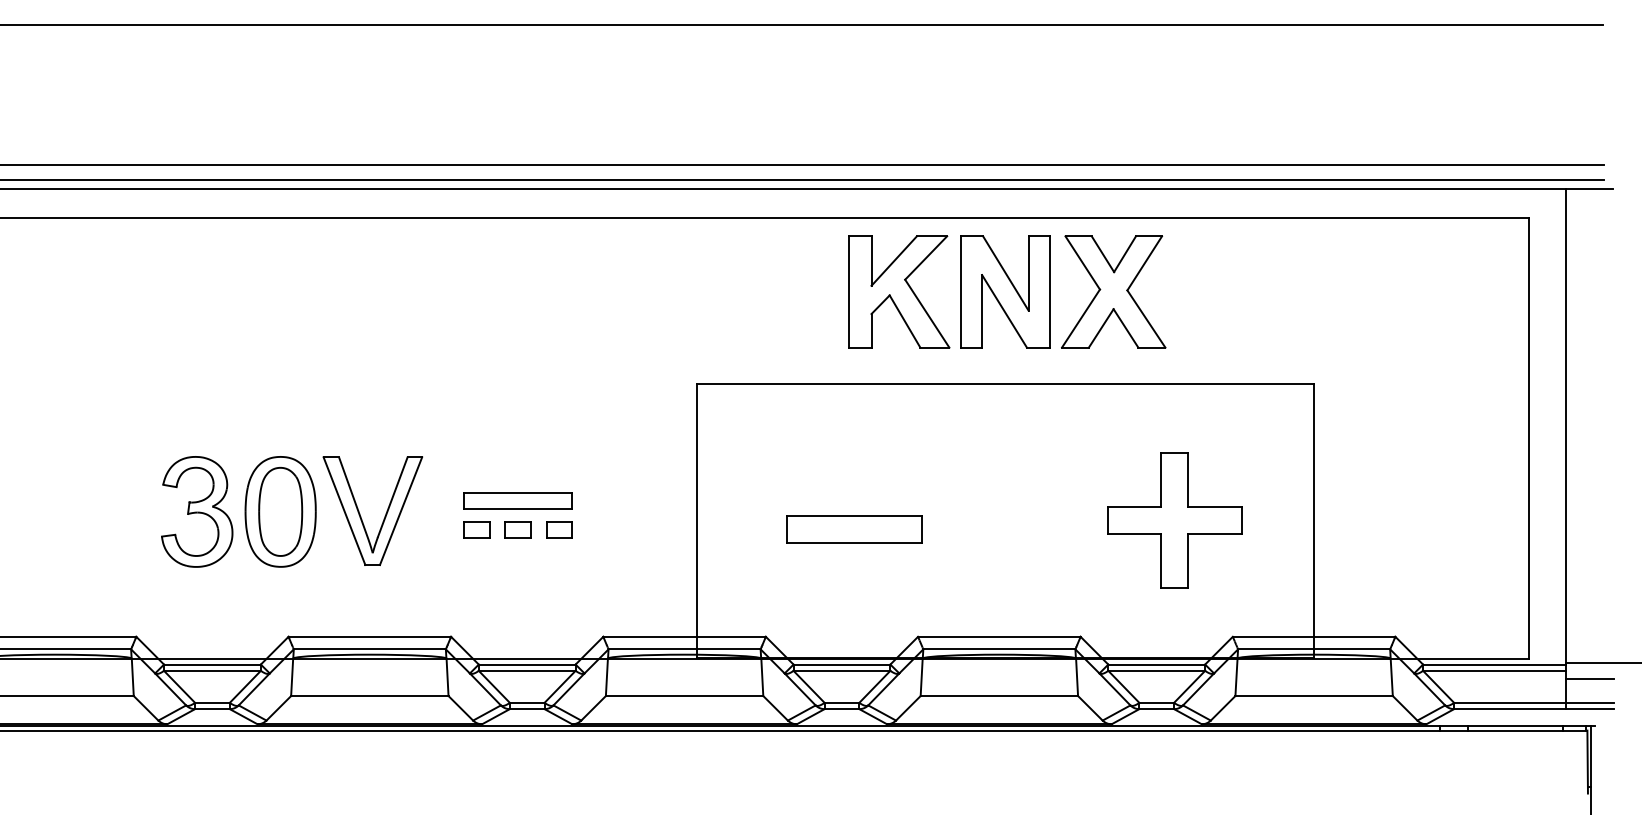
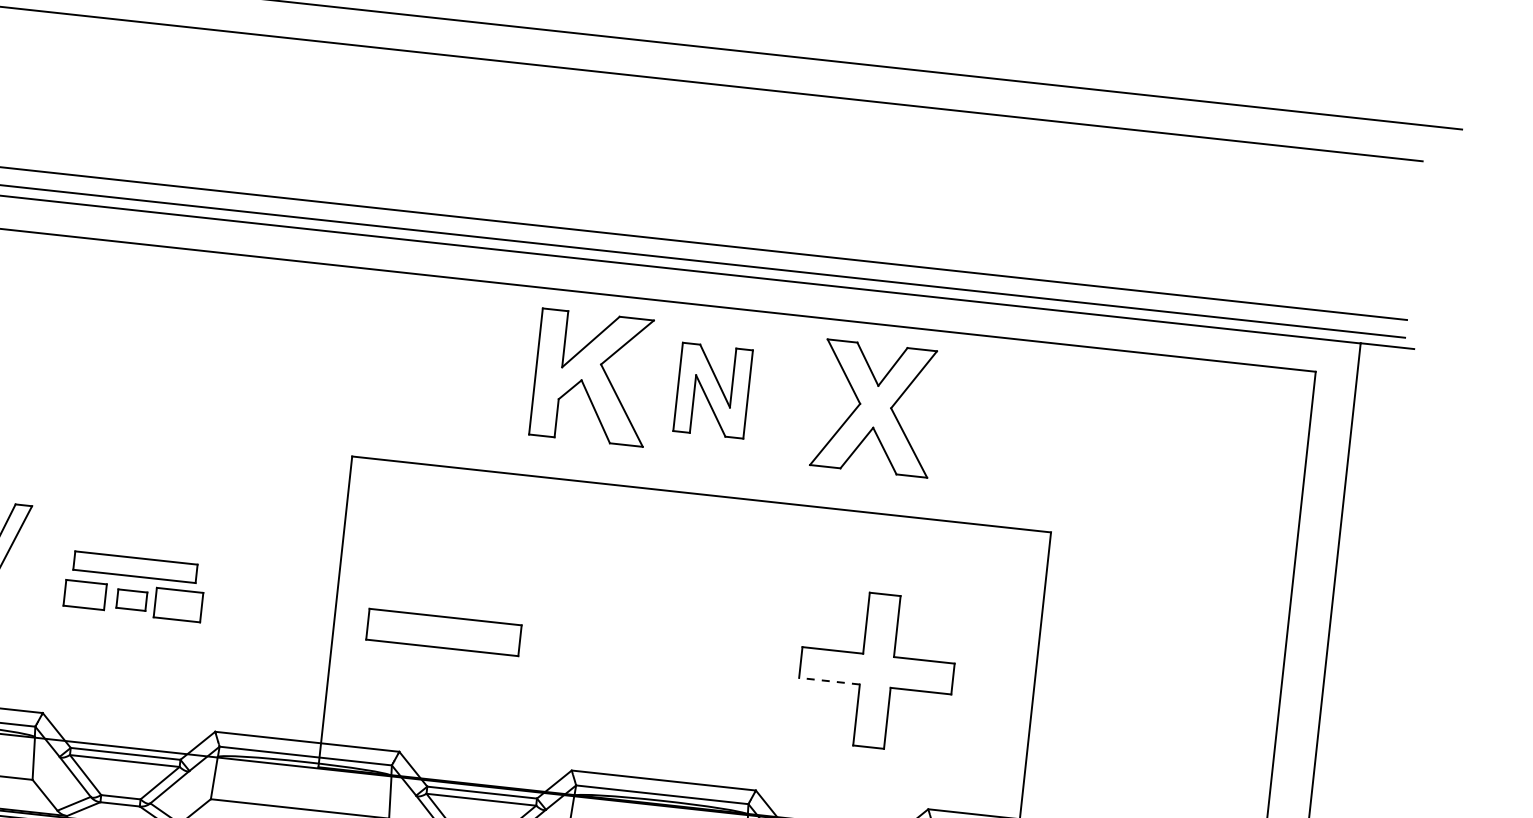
part: (1005, 291) -> (713, 390), size x0.7
part: (1113, 291) -> (875, 407), moved
part: (476, 529) -> (84, 594), size x1.4
part: (559, 529) -> (178, 604), size x1.6
part: (854, 529) -> (443, 632), moved
line: (1134, 534) -> (829, 681), solid -> dashed

